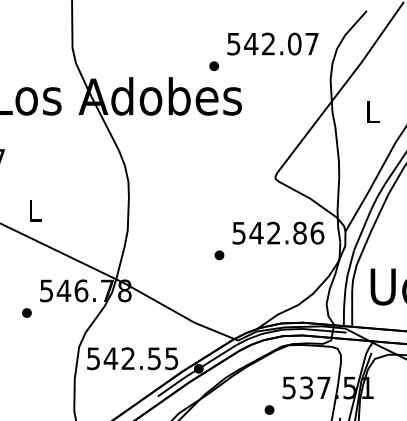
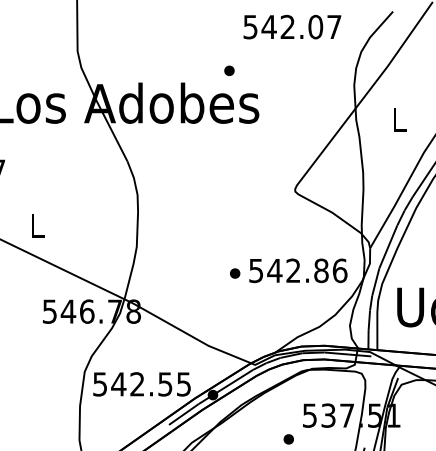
text: (273, 44) -> (292, 27), moved
text: (278, 232) -> (298, 270), moved
part: (26, 313) -> (28, 335), removed

